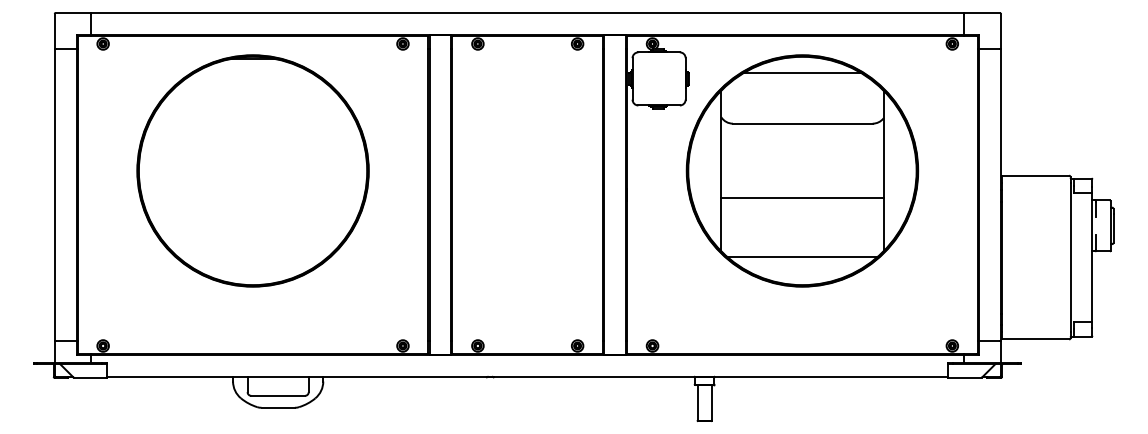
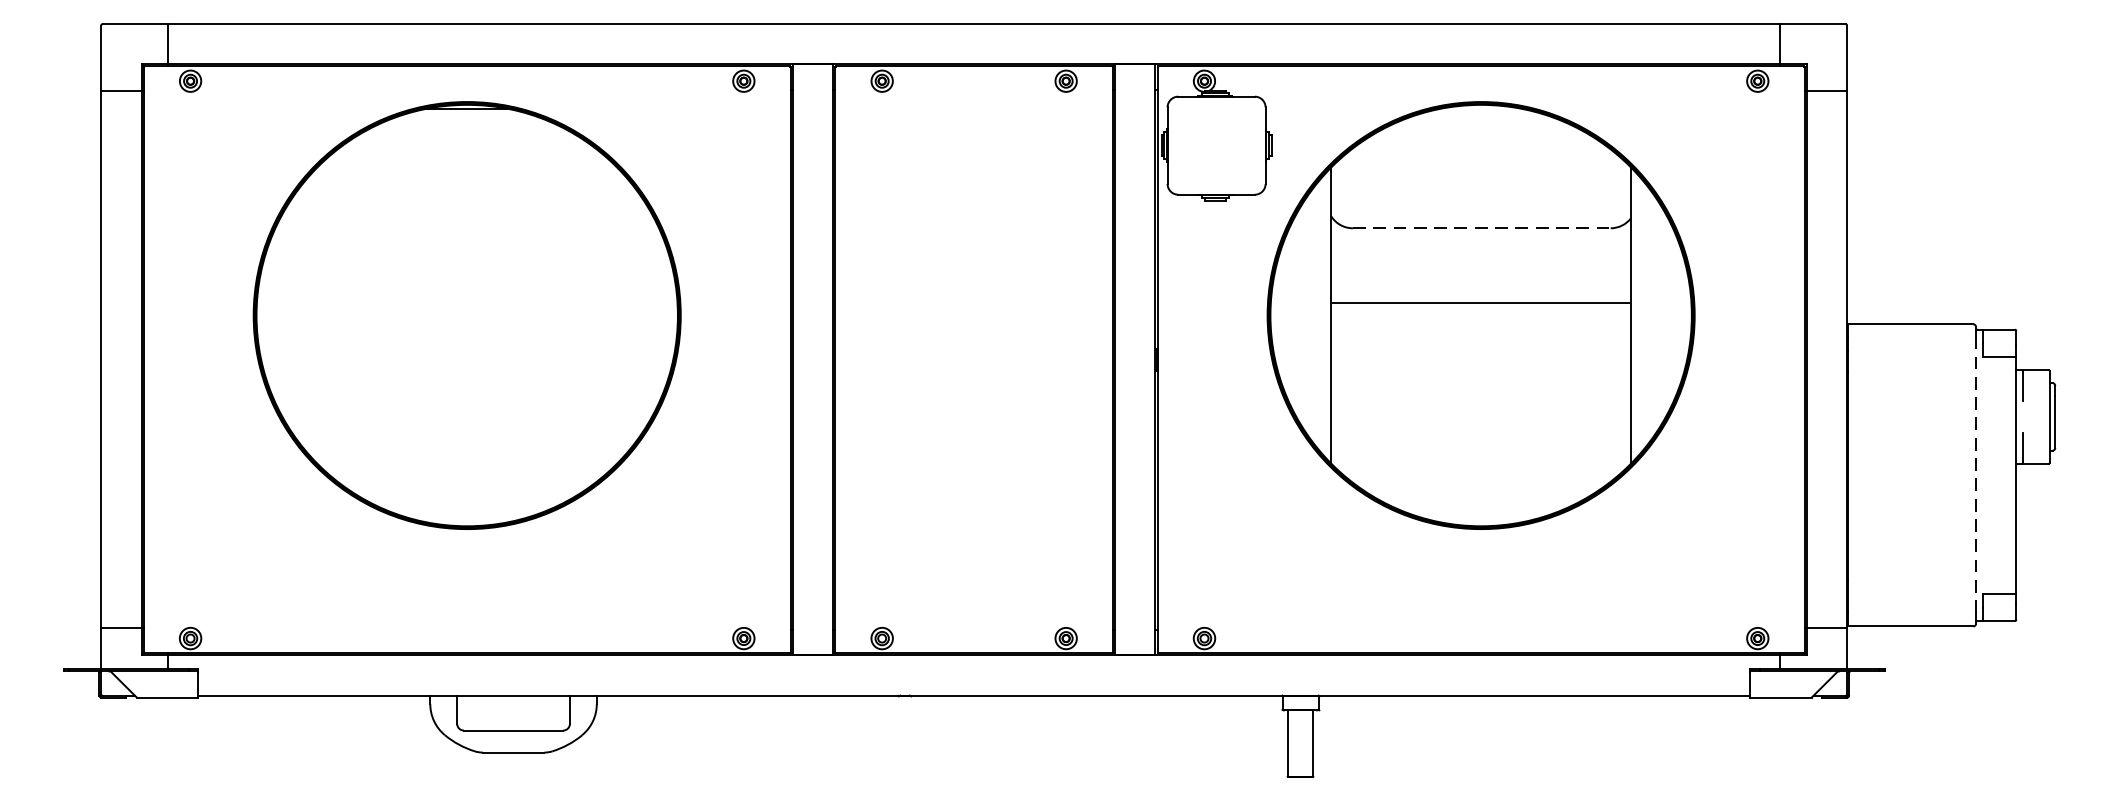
line: (802, 73) -> (1481, 135), removed
line: (802, 123) -> (1481, 227), solid -> dashed
line: (802, 197) -> (1481, 301), moved
line: (802, 256) -> (1481, 473), removed
line: (1070, 257) -> (1975, 475), solid -> dashed

